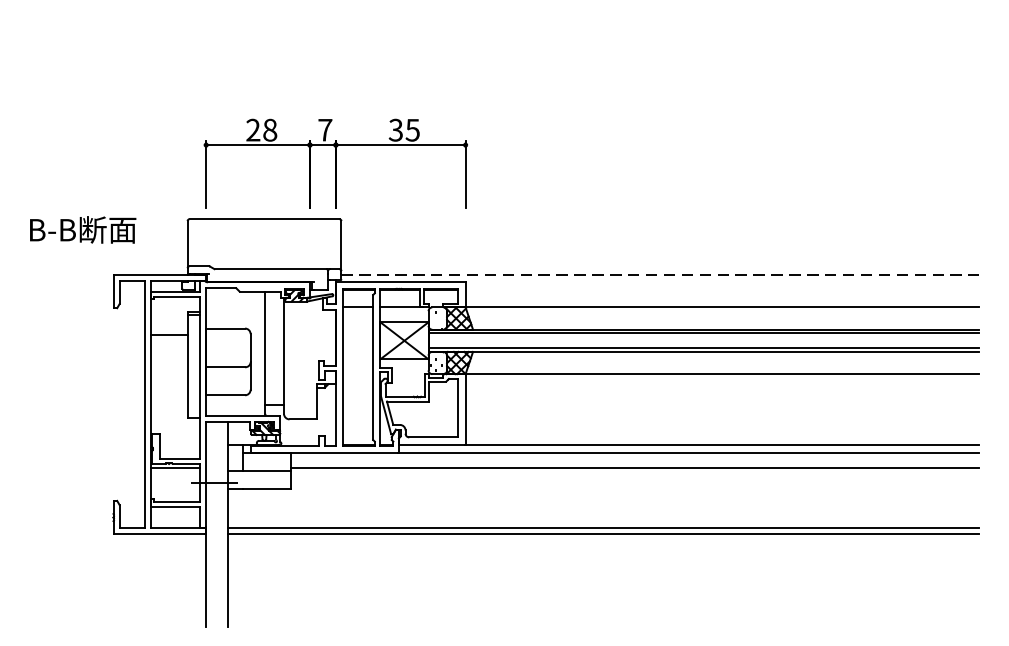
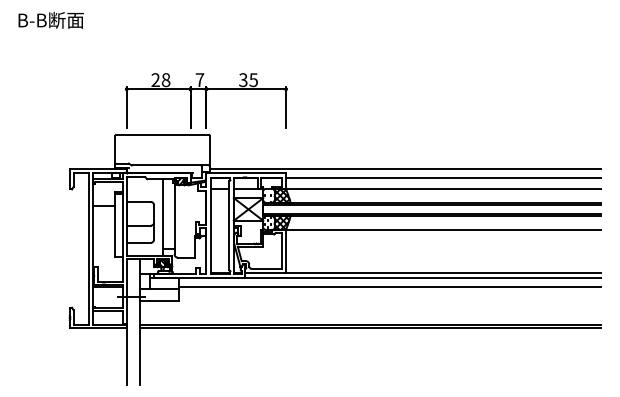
text: (81, 228) -> (50, 19), moved
line: (659, 274) -> (405, 168), dashed -> solid
line: (721, 290) -> (443, 178), added

